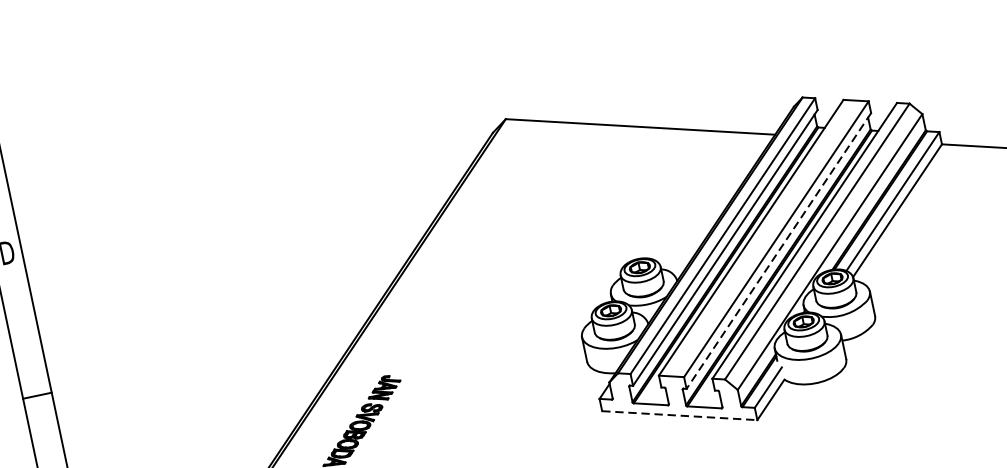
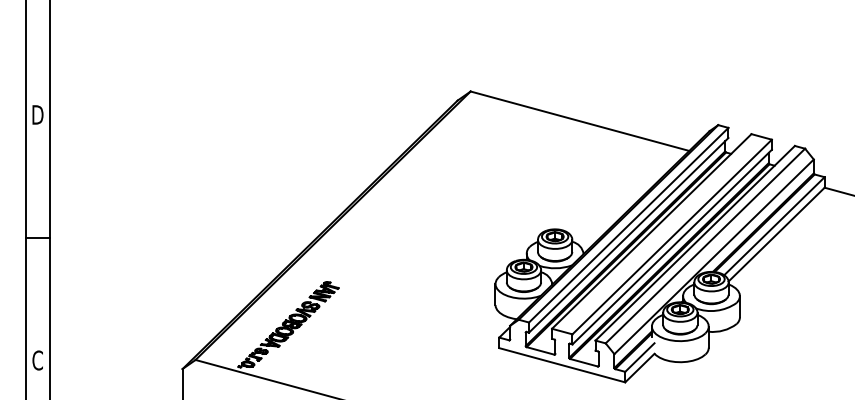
line: (778, 251) -> (671, 247), dashed -> solid
line: (680, 415) -> (562, 365), dashed -> solid

